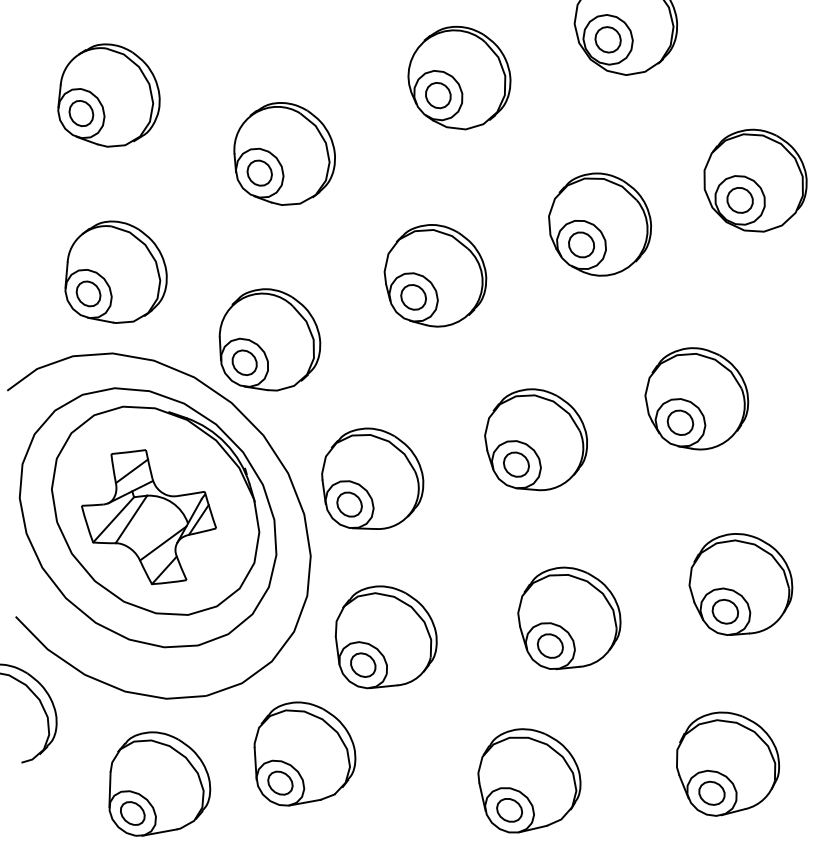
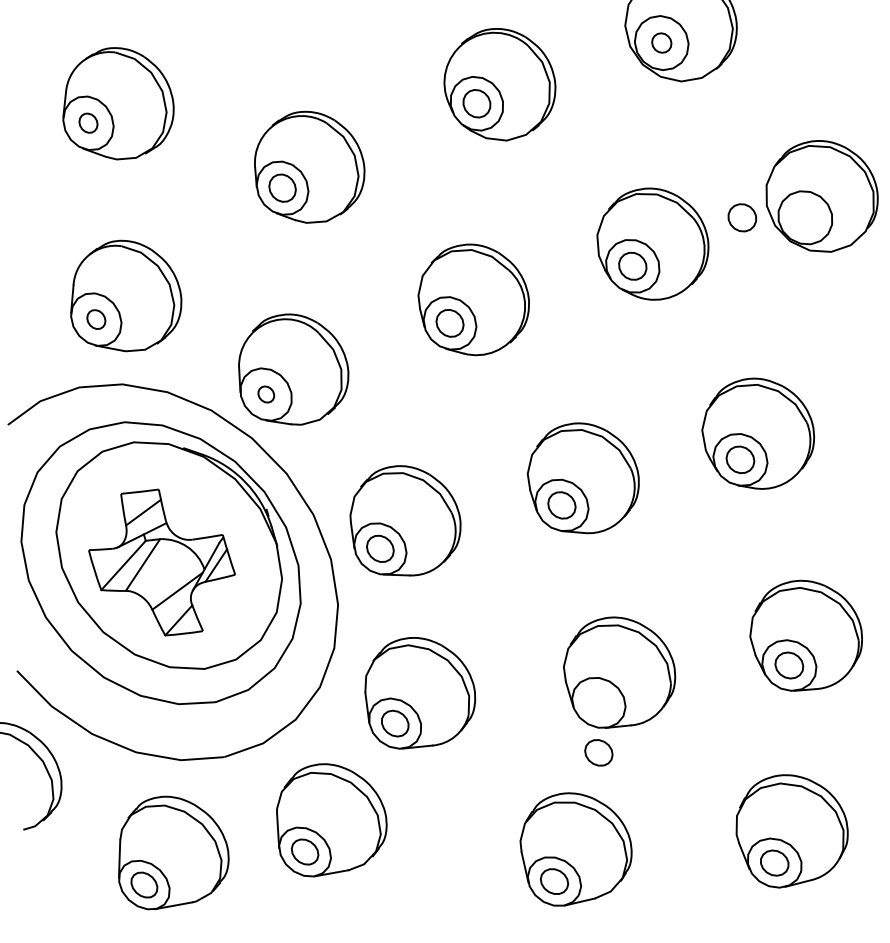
part: (607, 39) -> (661, 42), size x0.7
part: (81, 112) -> (88, 122), size x0.7
part: (739, 200) -> (741, 217), moved
part: (88, 293) -> (96, 319), size x0.7
part: (244, 362) -> (266, 394), size x0.6
part: (550, 645) -> (598, 752), moved

